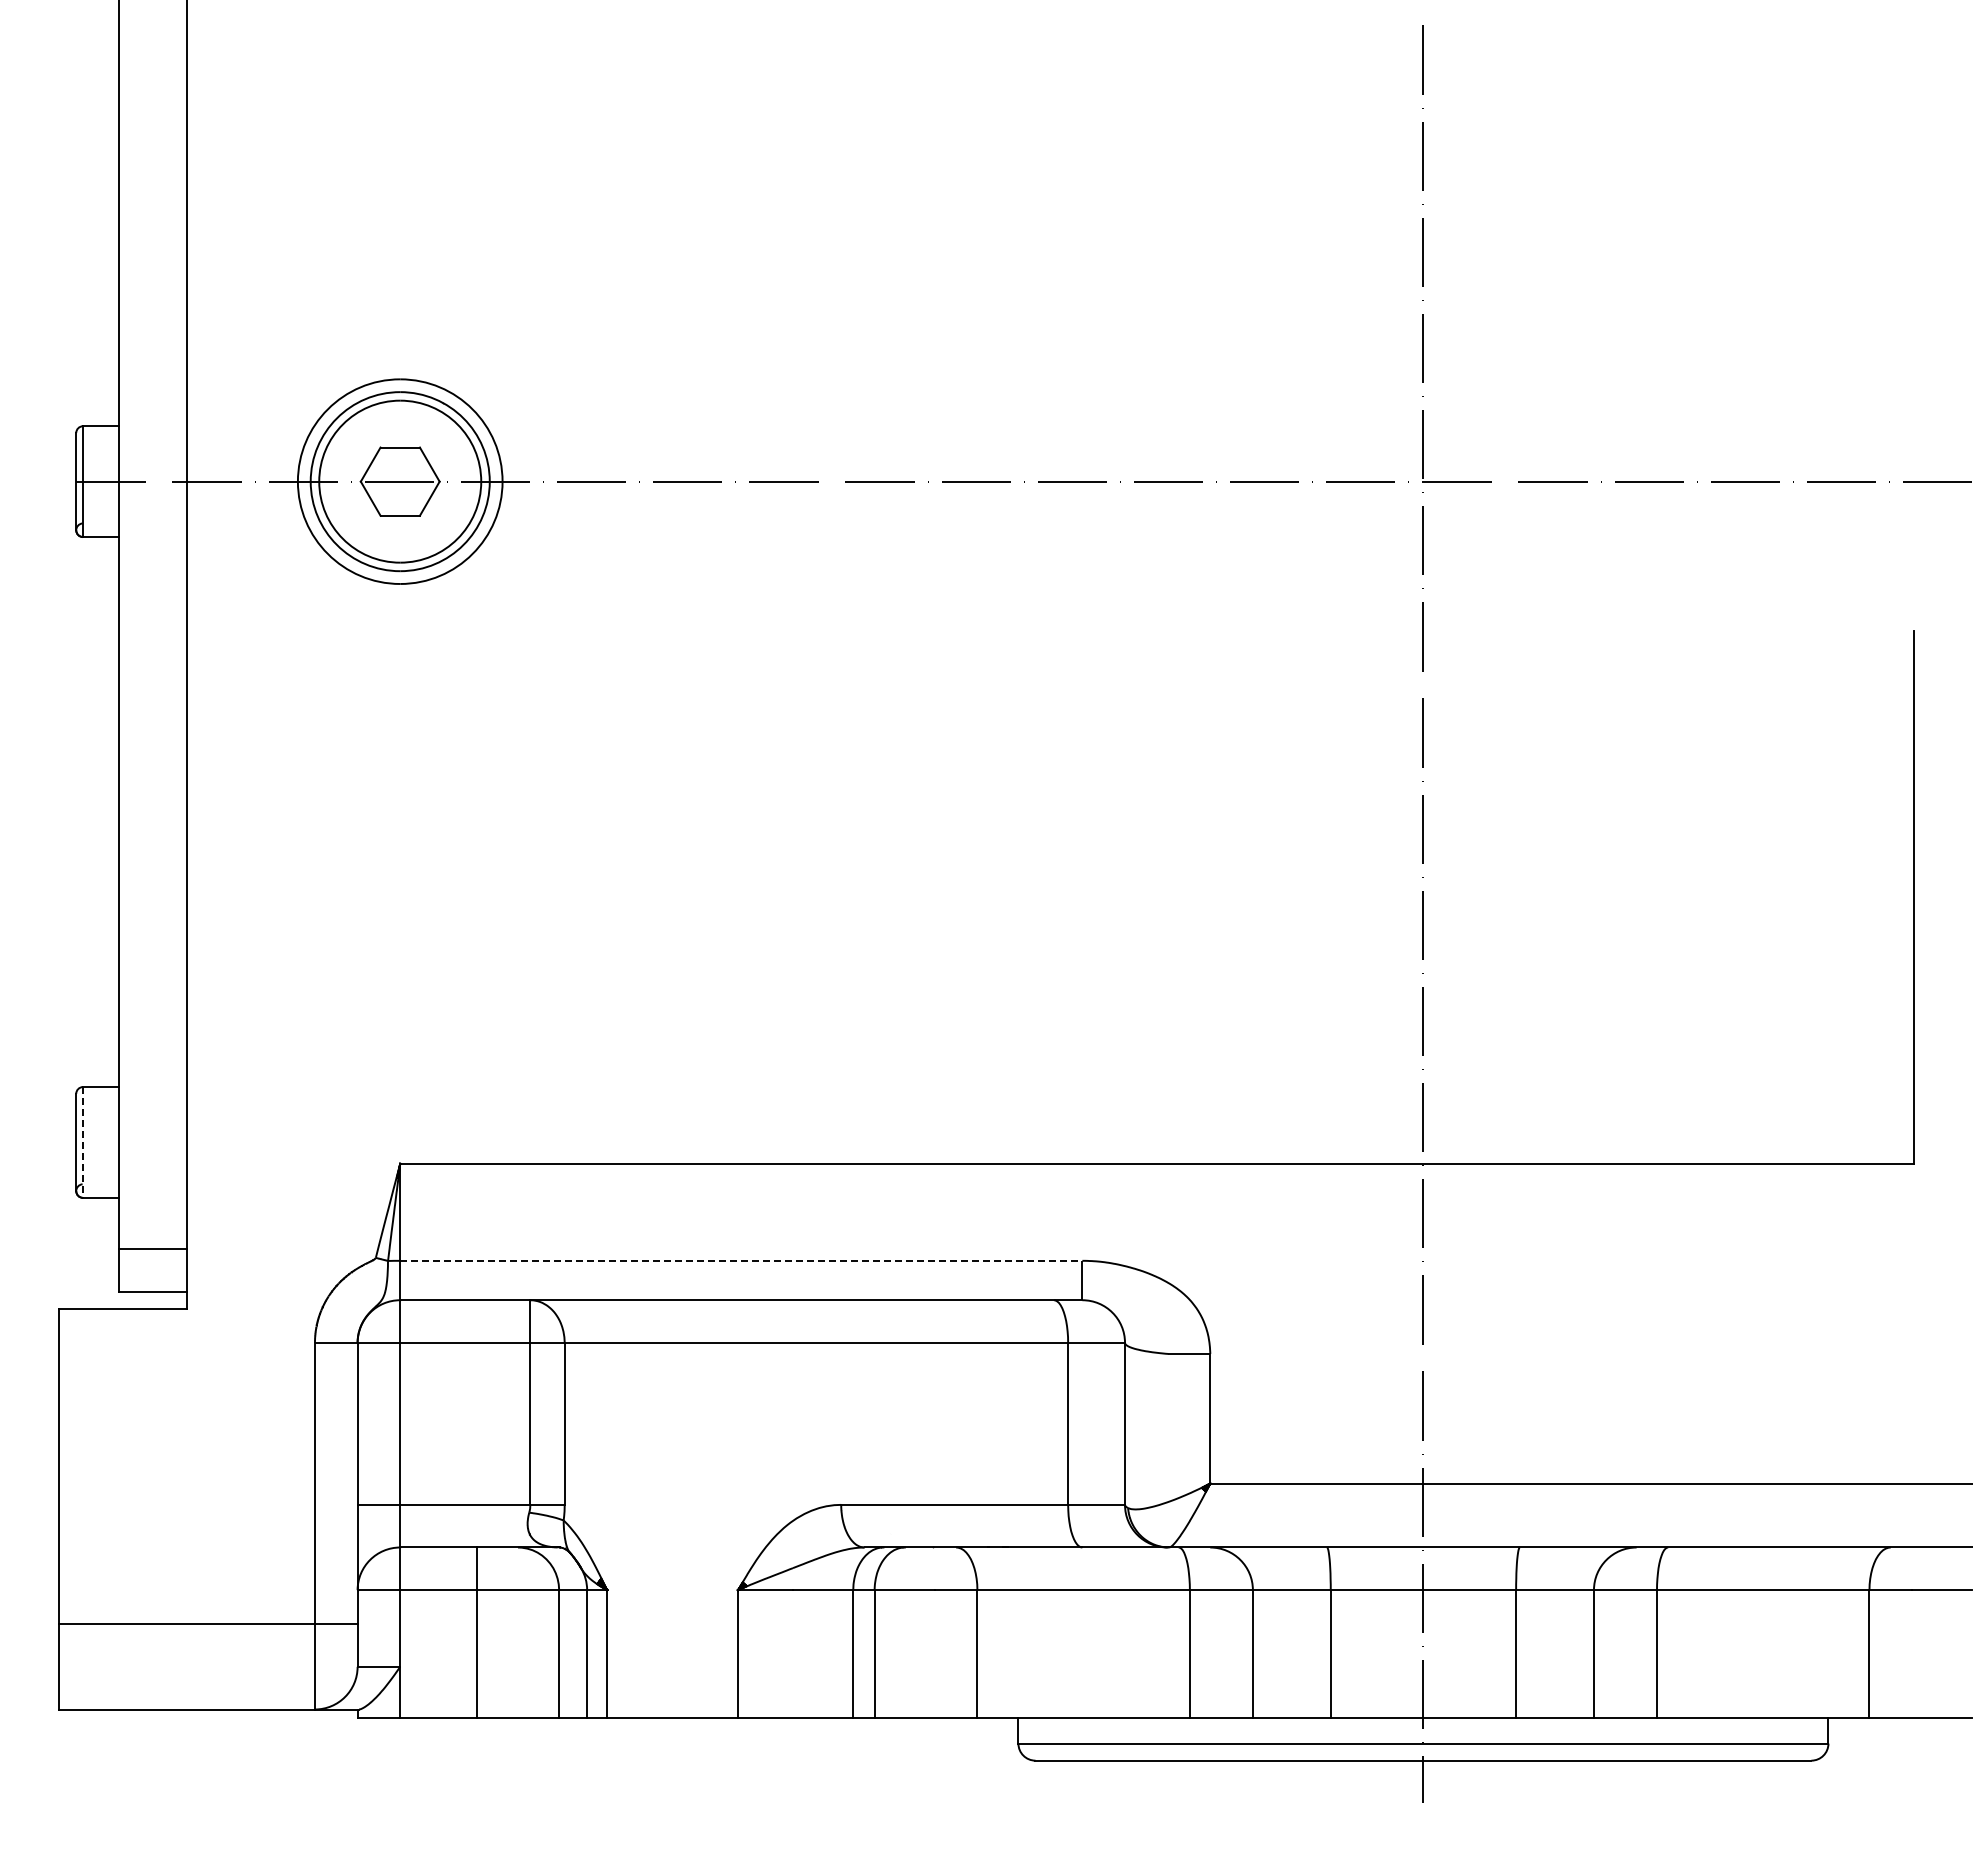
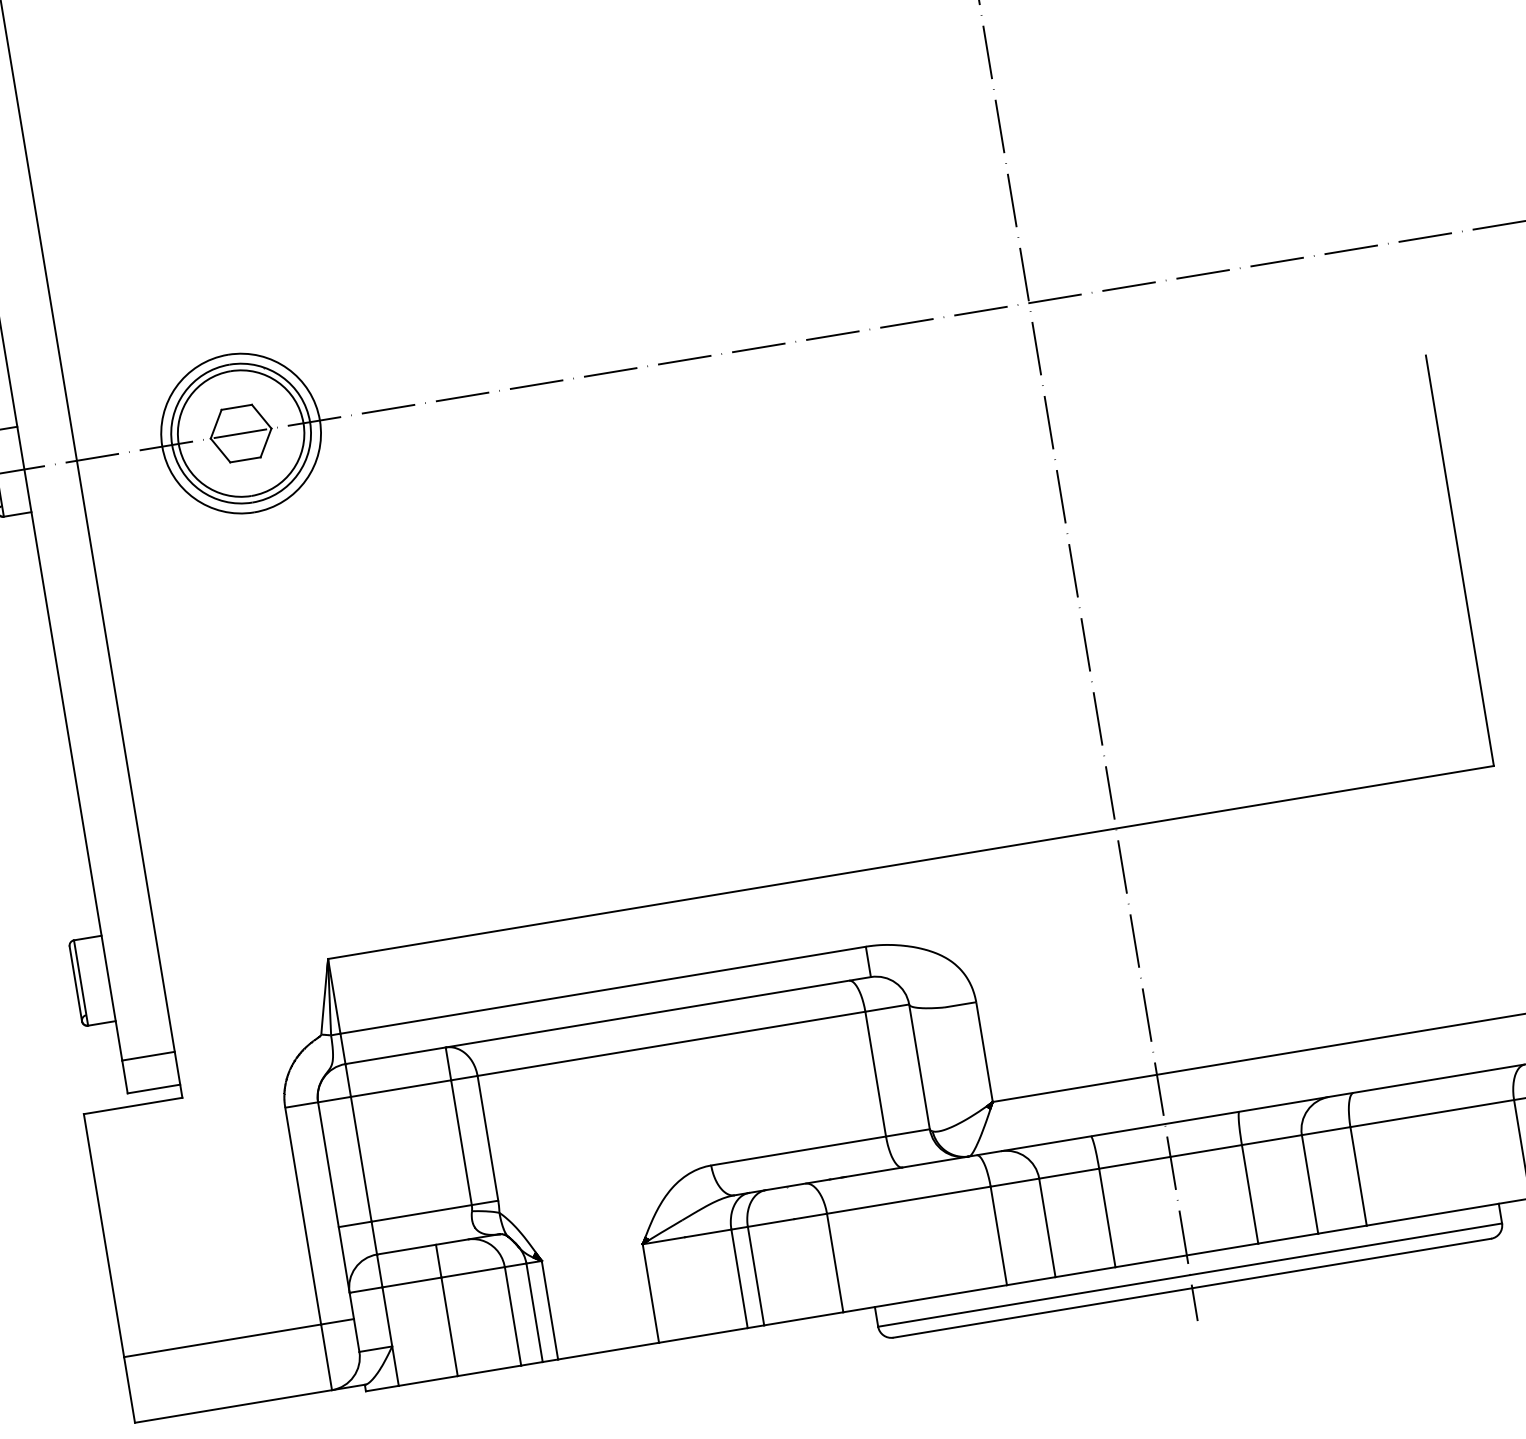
line: (83, 1142) -> (81, 982), dashed -> solid
line: (741, 1260) -> (603, 989), dashed -> solid

